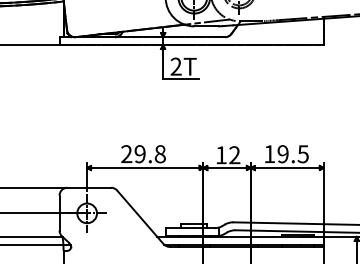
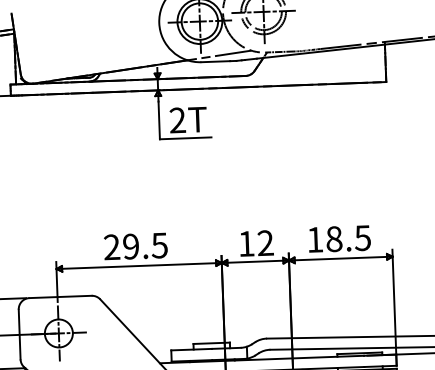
text: (159, 154) -> (158, 246), 29.8 -> 29.5
text: (282, 154) -> (333, 239), 19.5 -> 18.5

